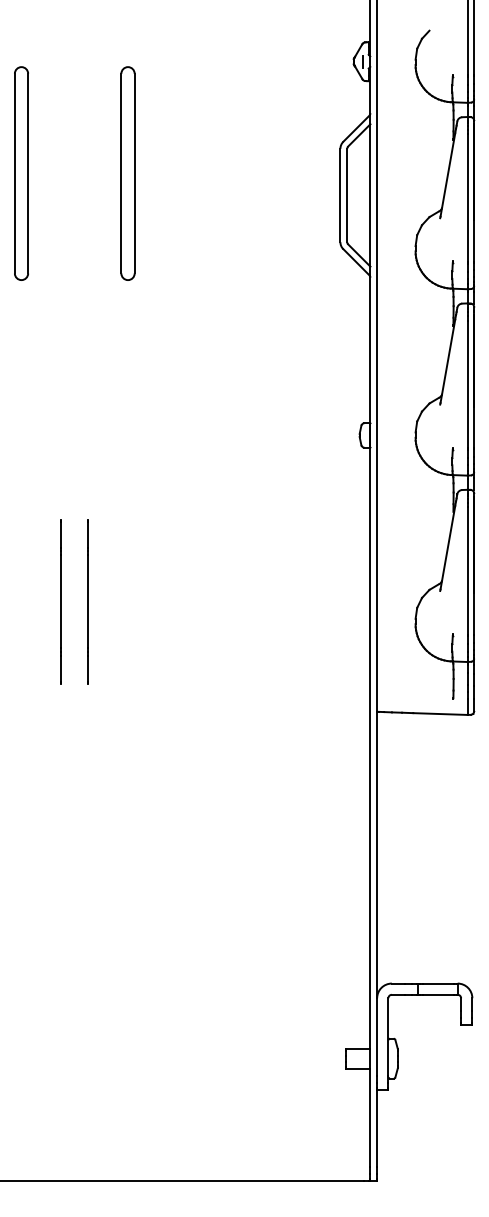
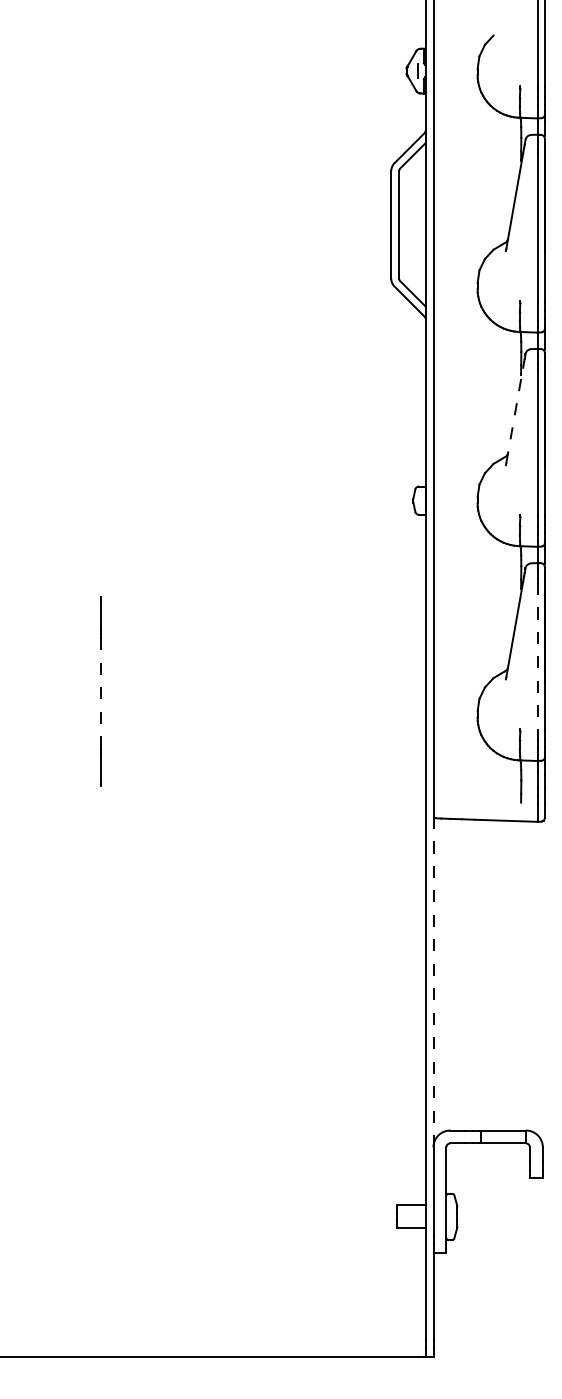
part: (21, 173) -> (24, 199), removed
part: (127, 173) -> (146, 199), removed
line: (447, 361) -> (514, 415), solid -> dashed
line: (467, 571) -> (537, 656), solid -> dashed
line: (61, 601) -> (70, 691), removed
line: (88, 601) -> (101, 691), solid -> dashed
line: (377, 854) -> (433, 982), solid -> dashed

